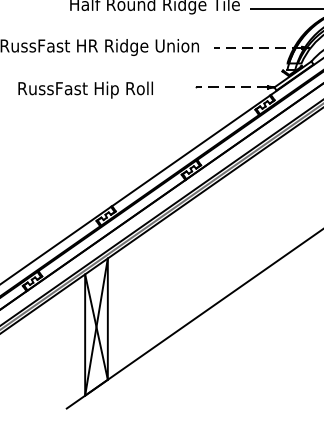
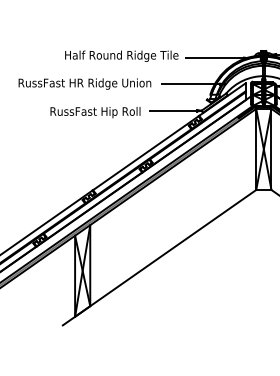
line: (256, 48) -> (189, 84), dashed -> solid
line: (230, 87) -> (172, 110), dashed -> solid
text: (85, 90) -> (95, 112), moved

